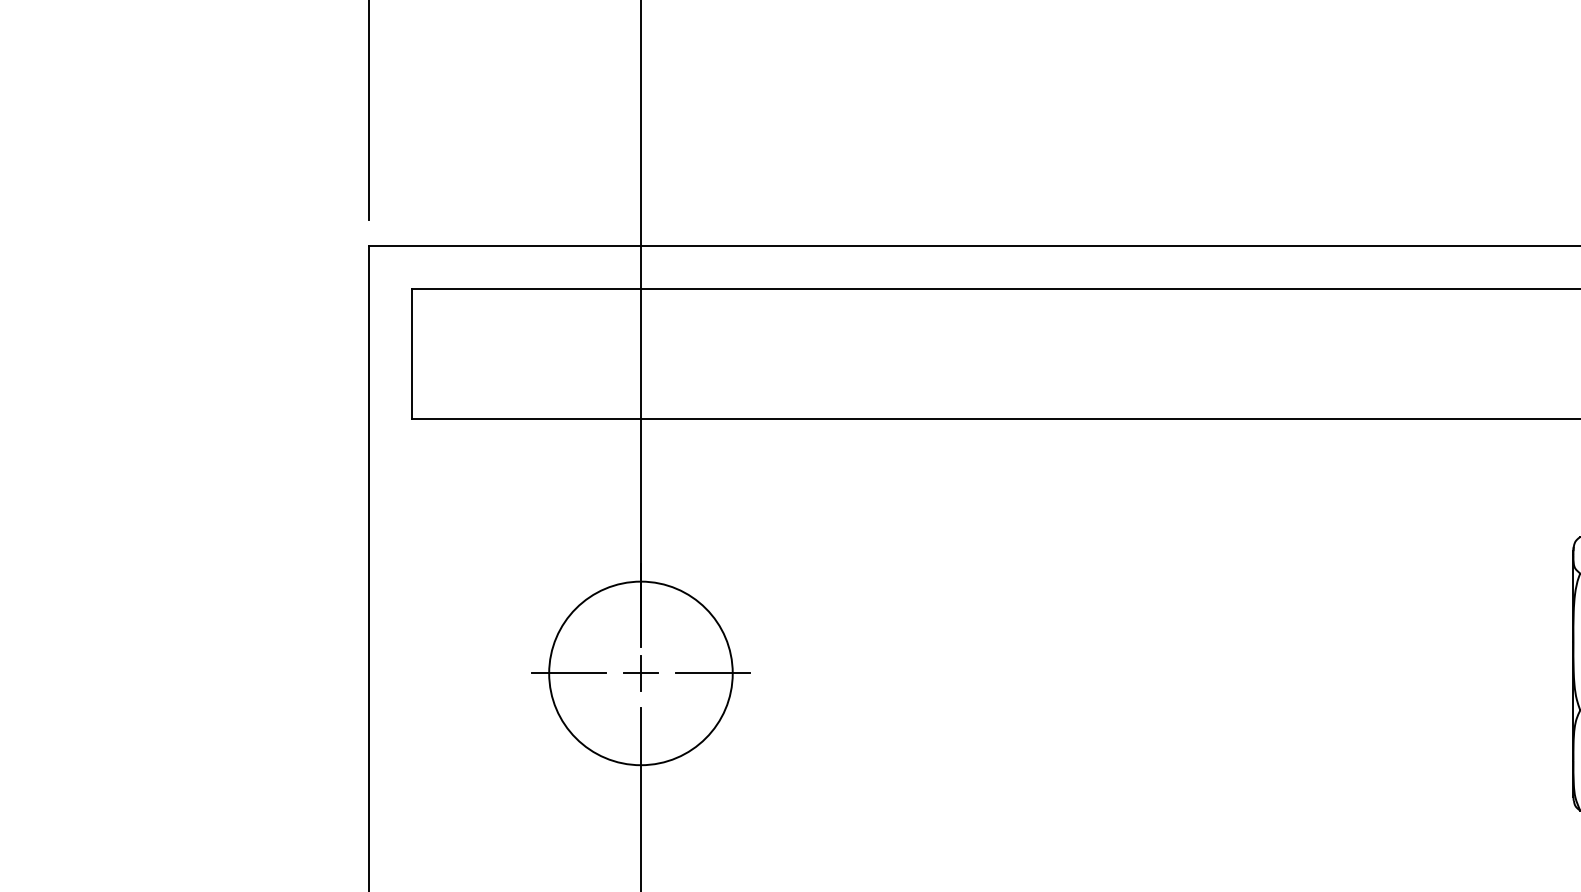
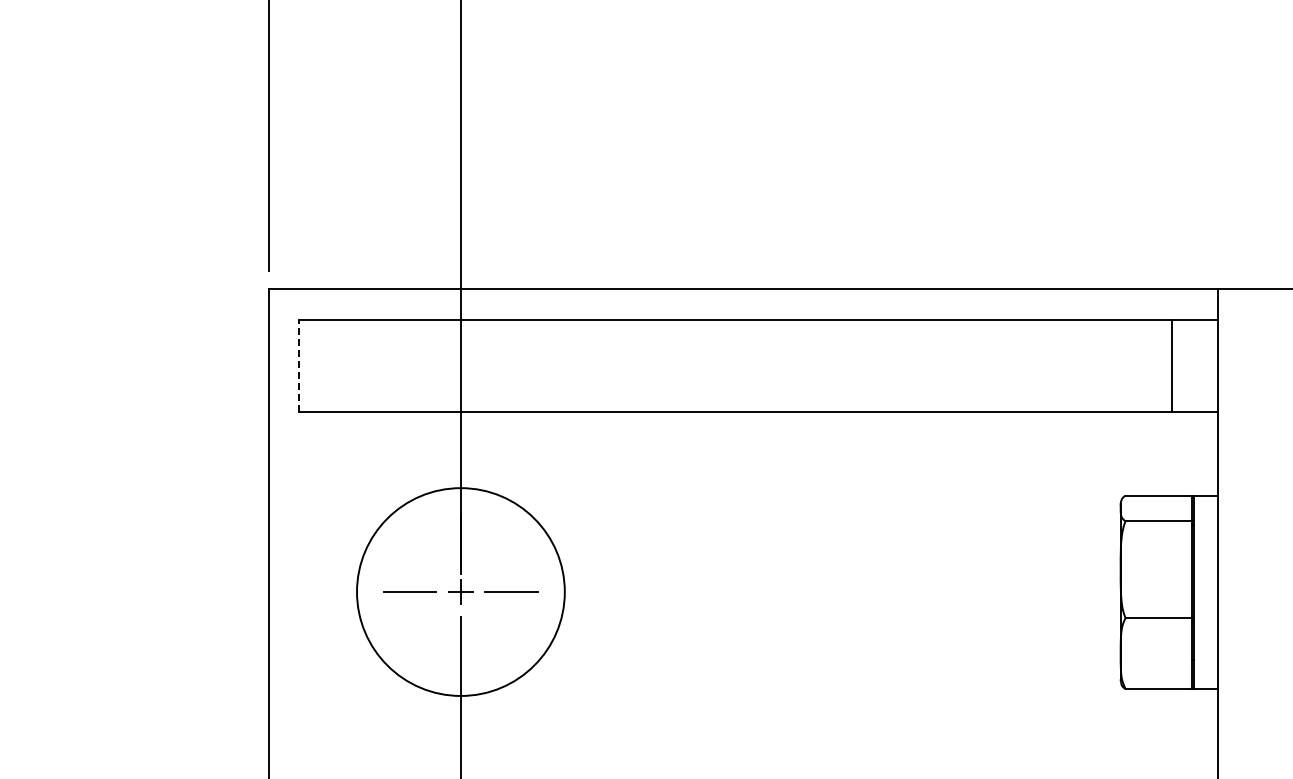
line: (412, 353) -> (299, 365), solid -> dashed
circle: (640, 674) -> (460, 592), size x1.6

